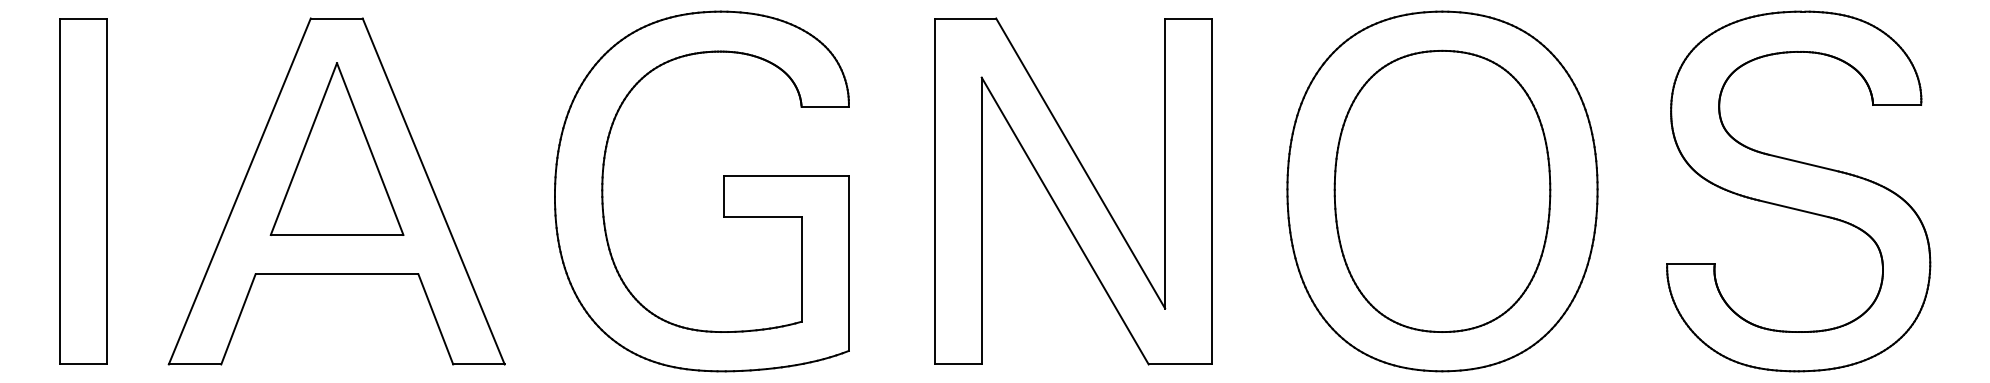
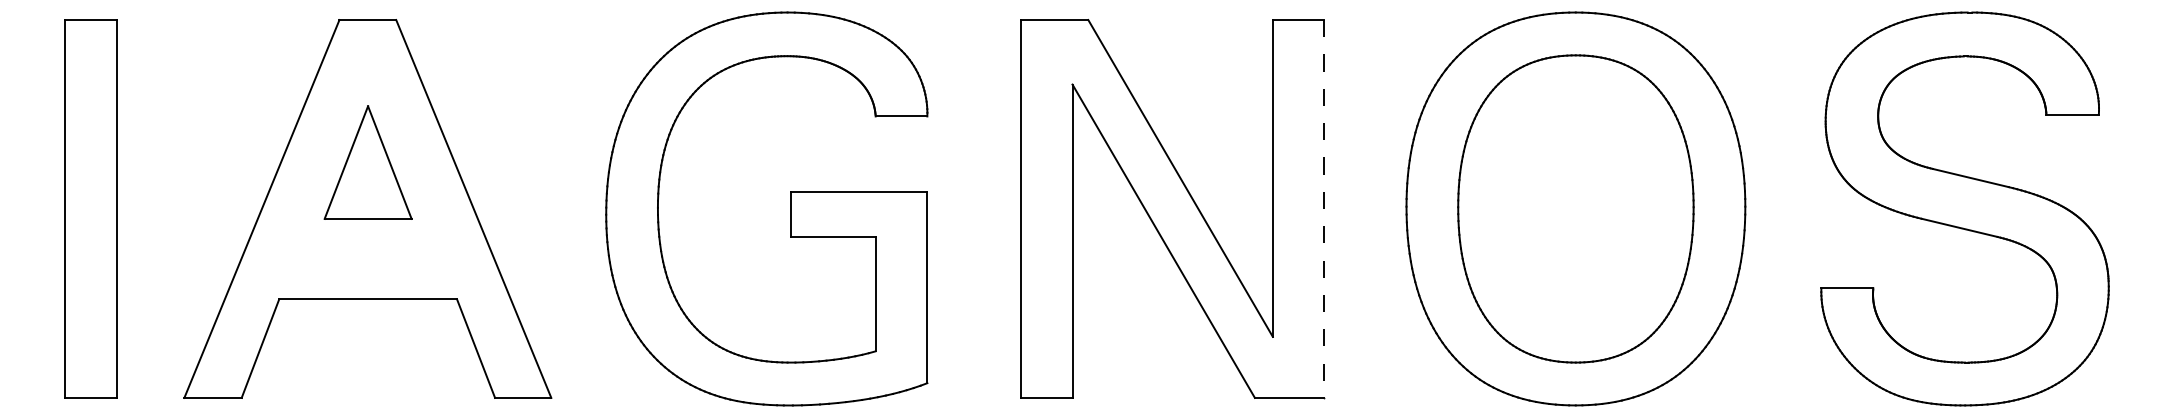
part: (336, 148) -> (367, 162), size x0.6
line: (1212, 191) -> (1324, 208), solid -> dashed

